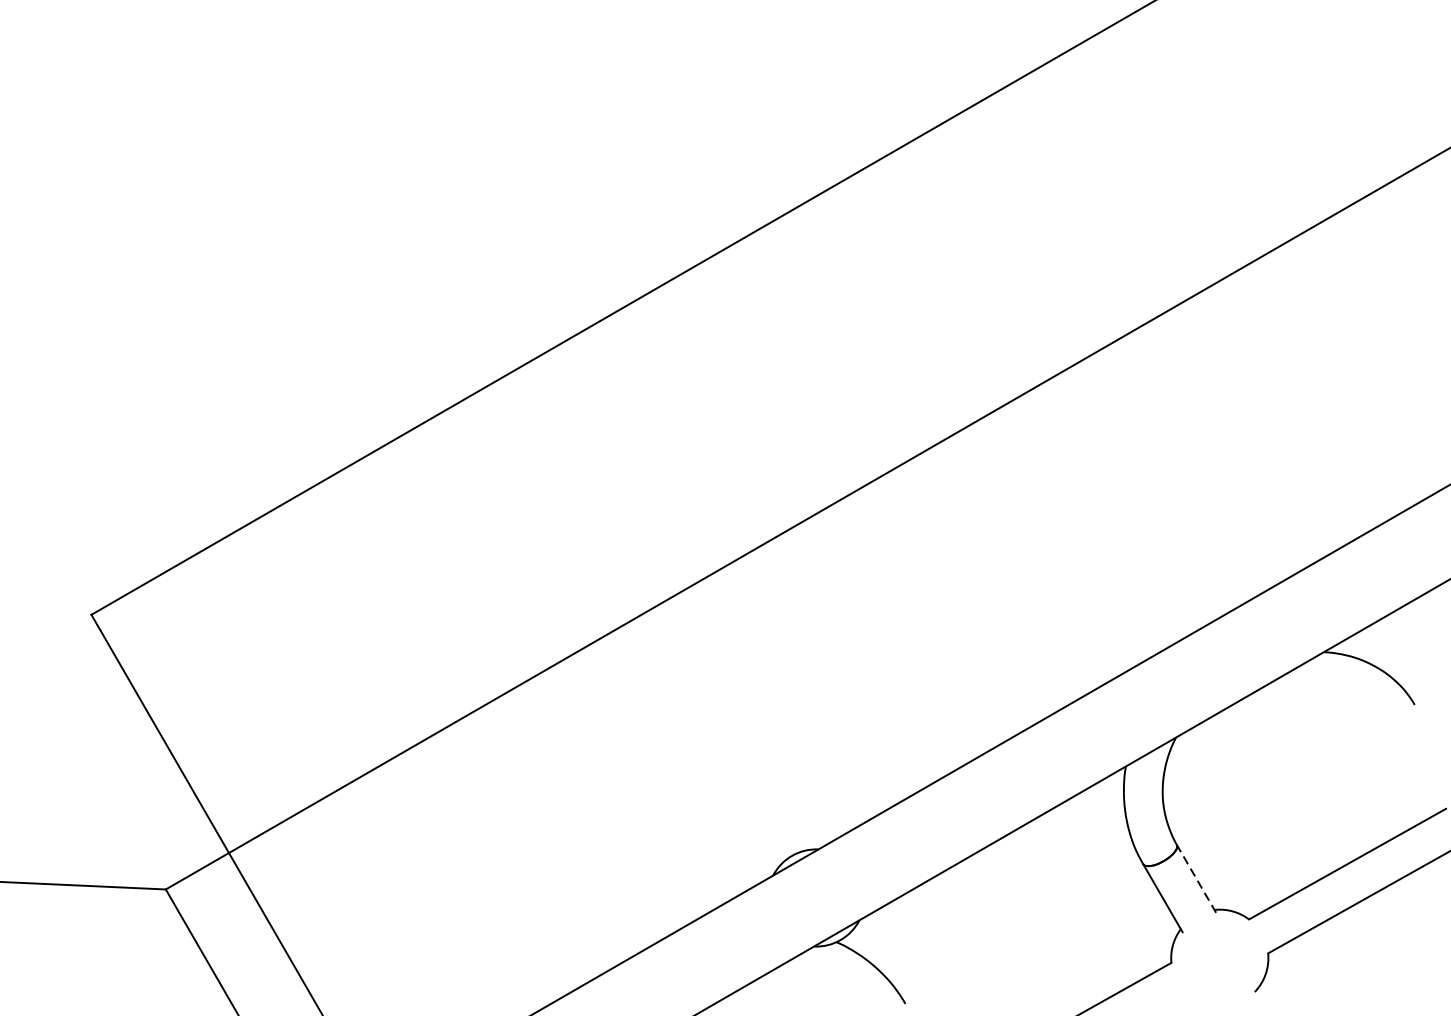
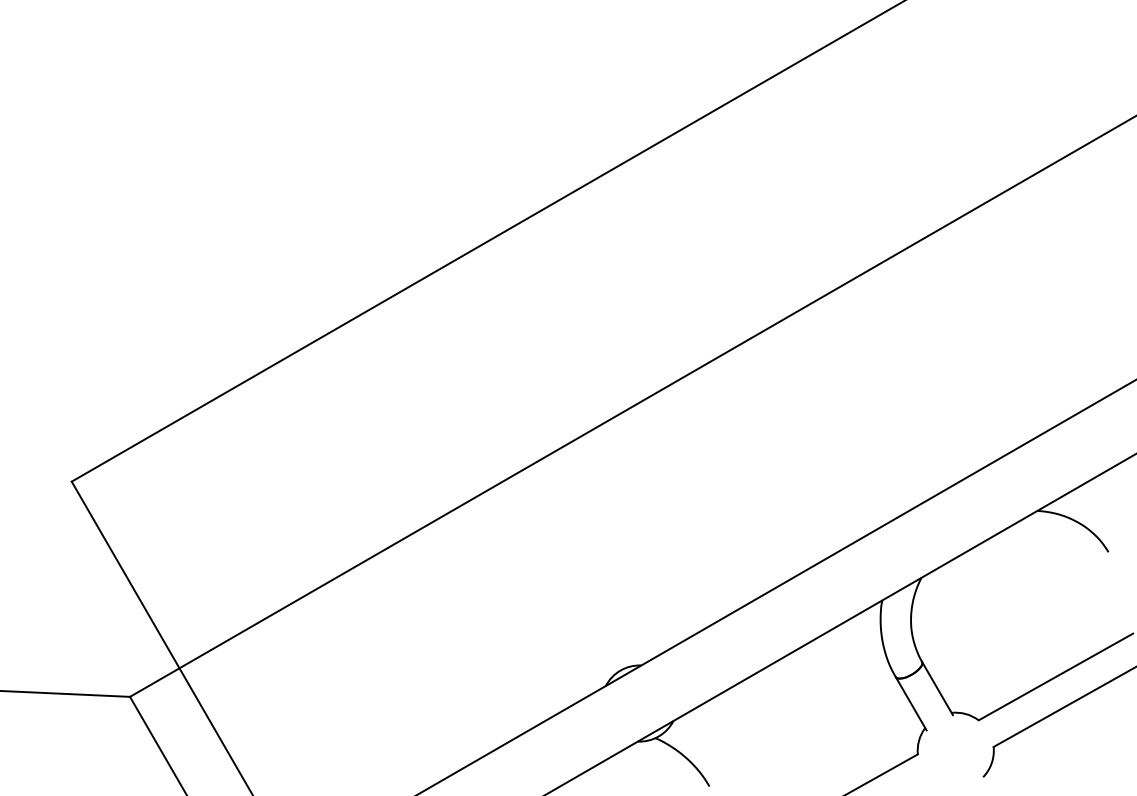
line: (1196, 878) -> (937, 688), dashed -> solid

